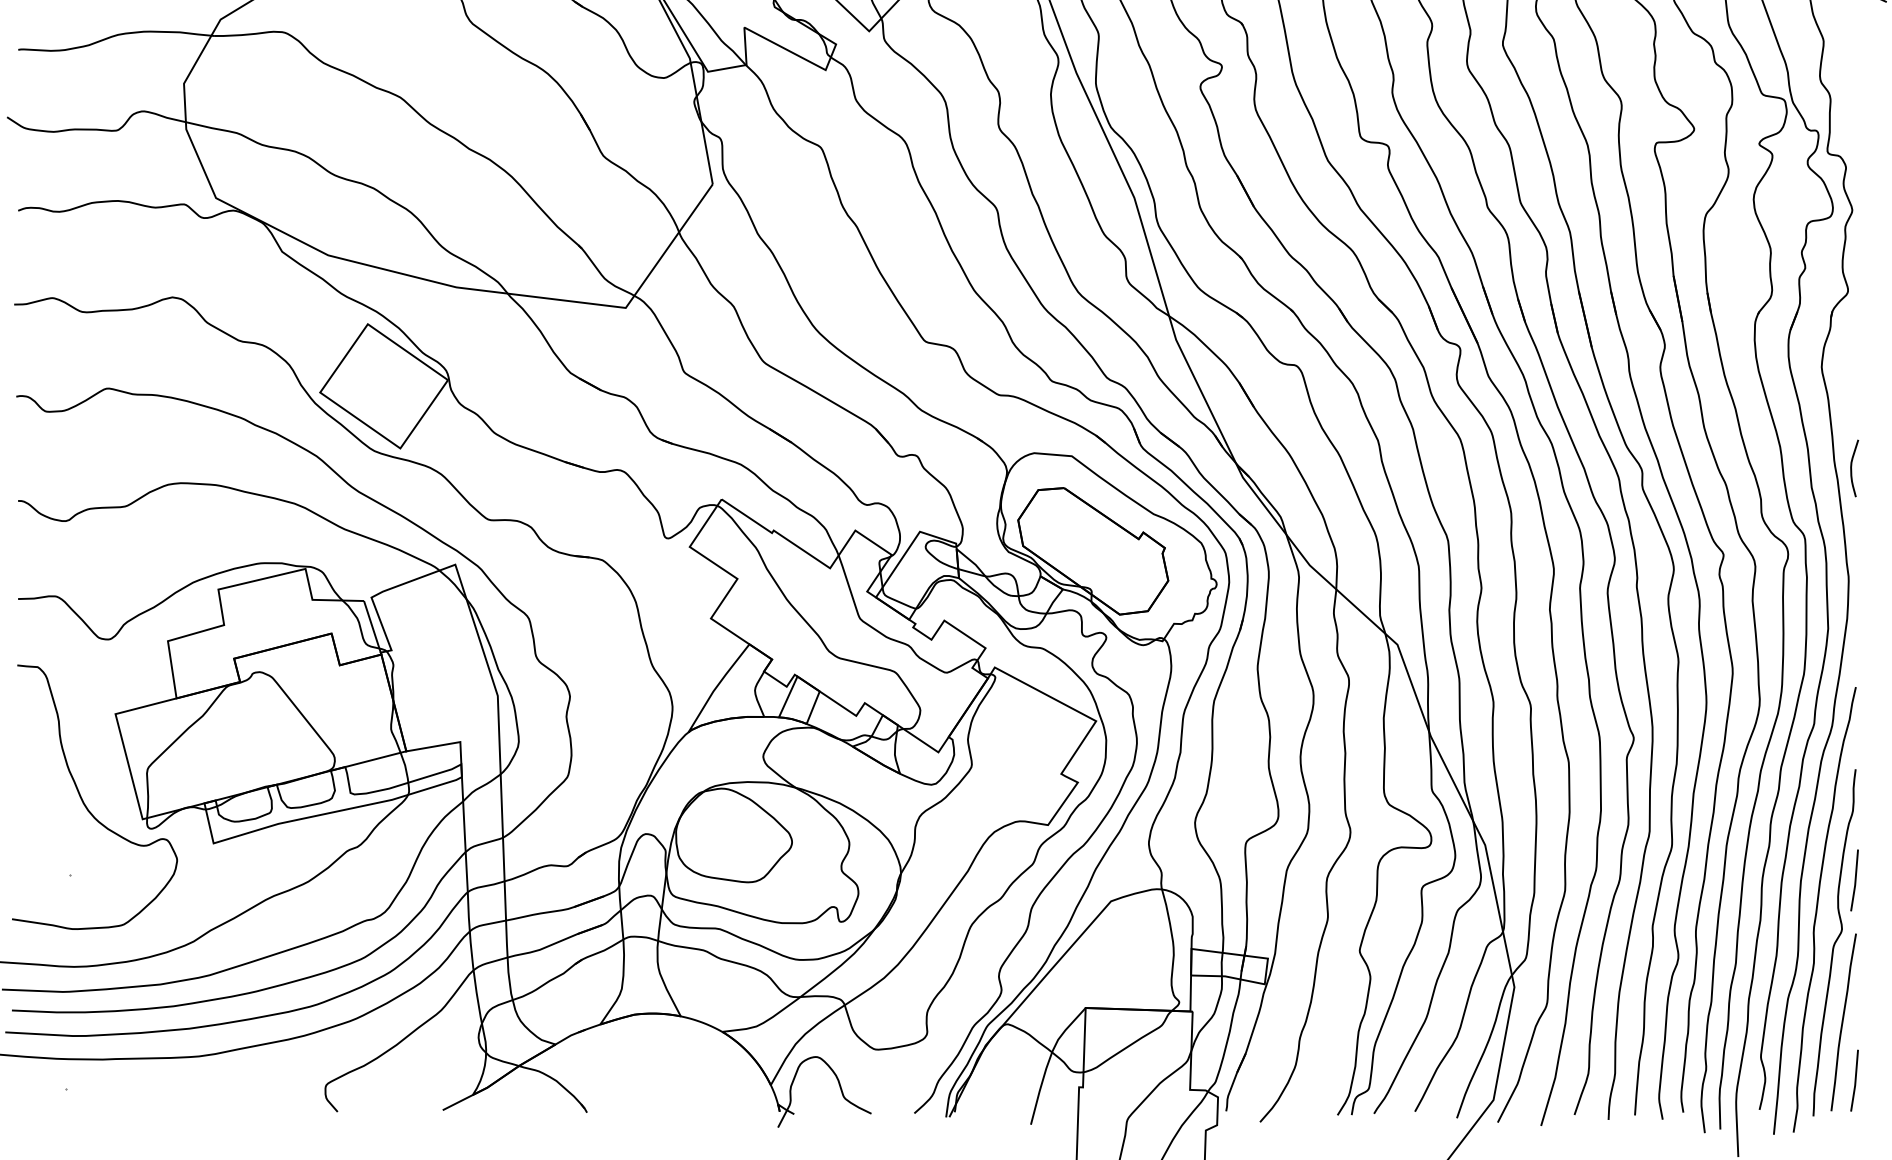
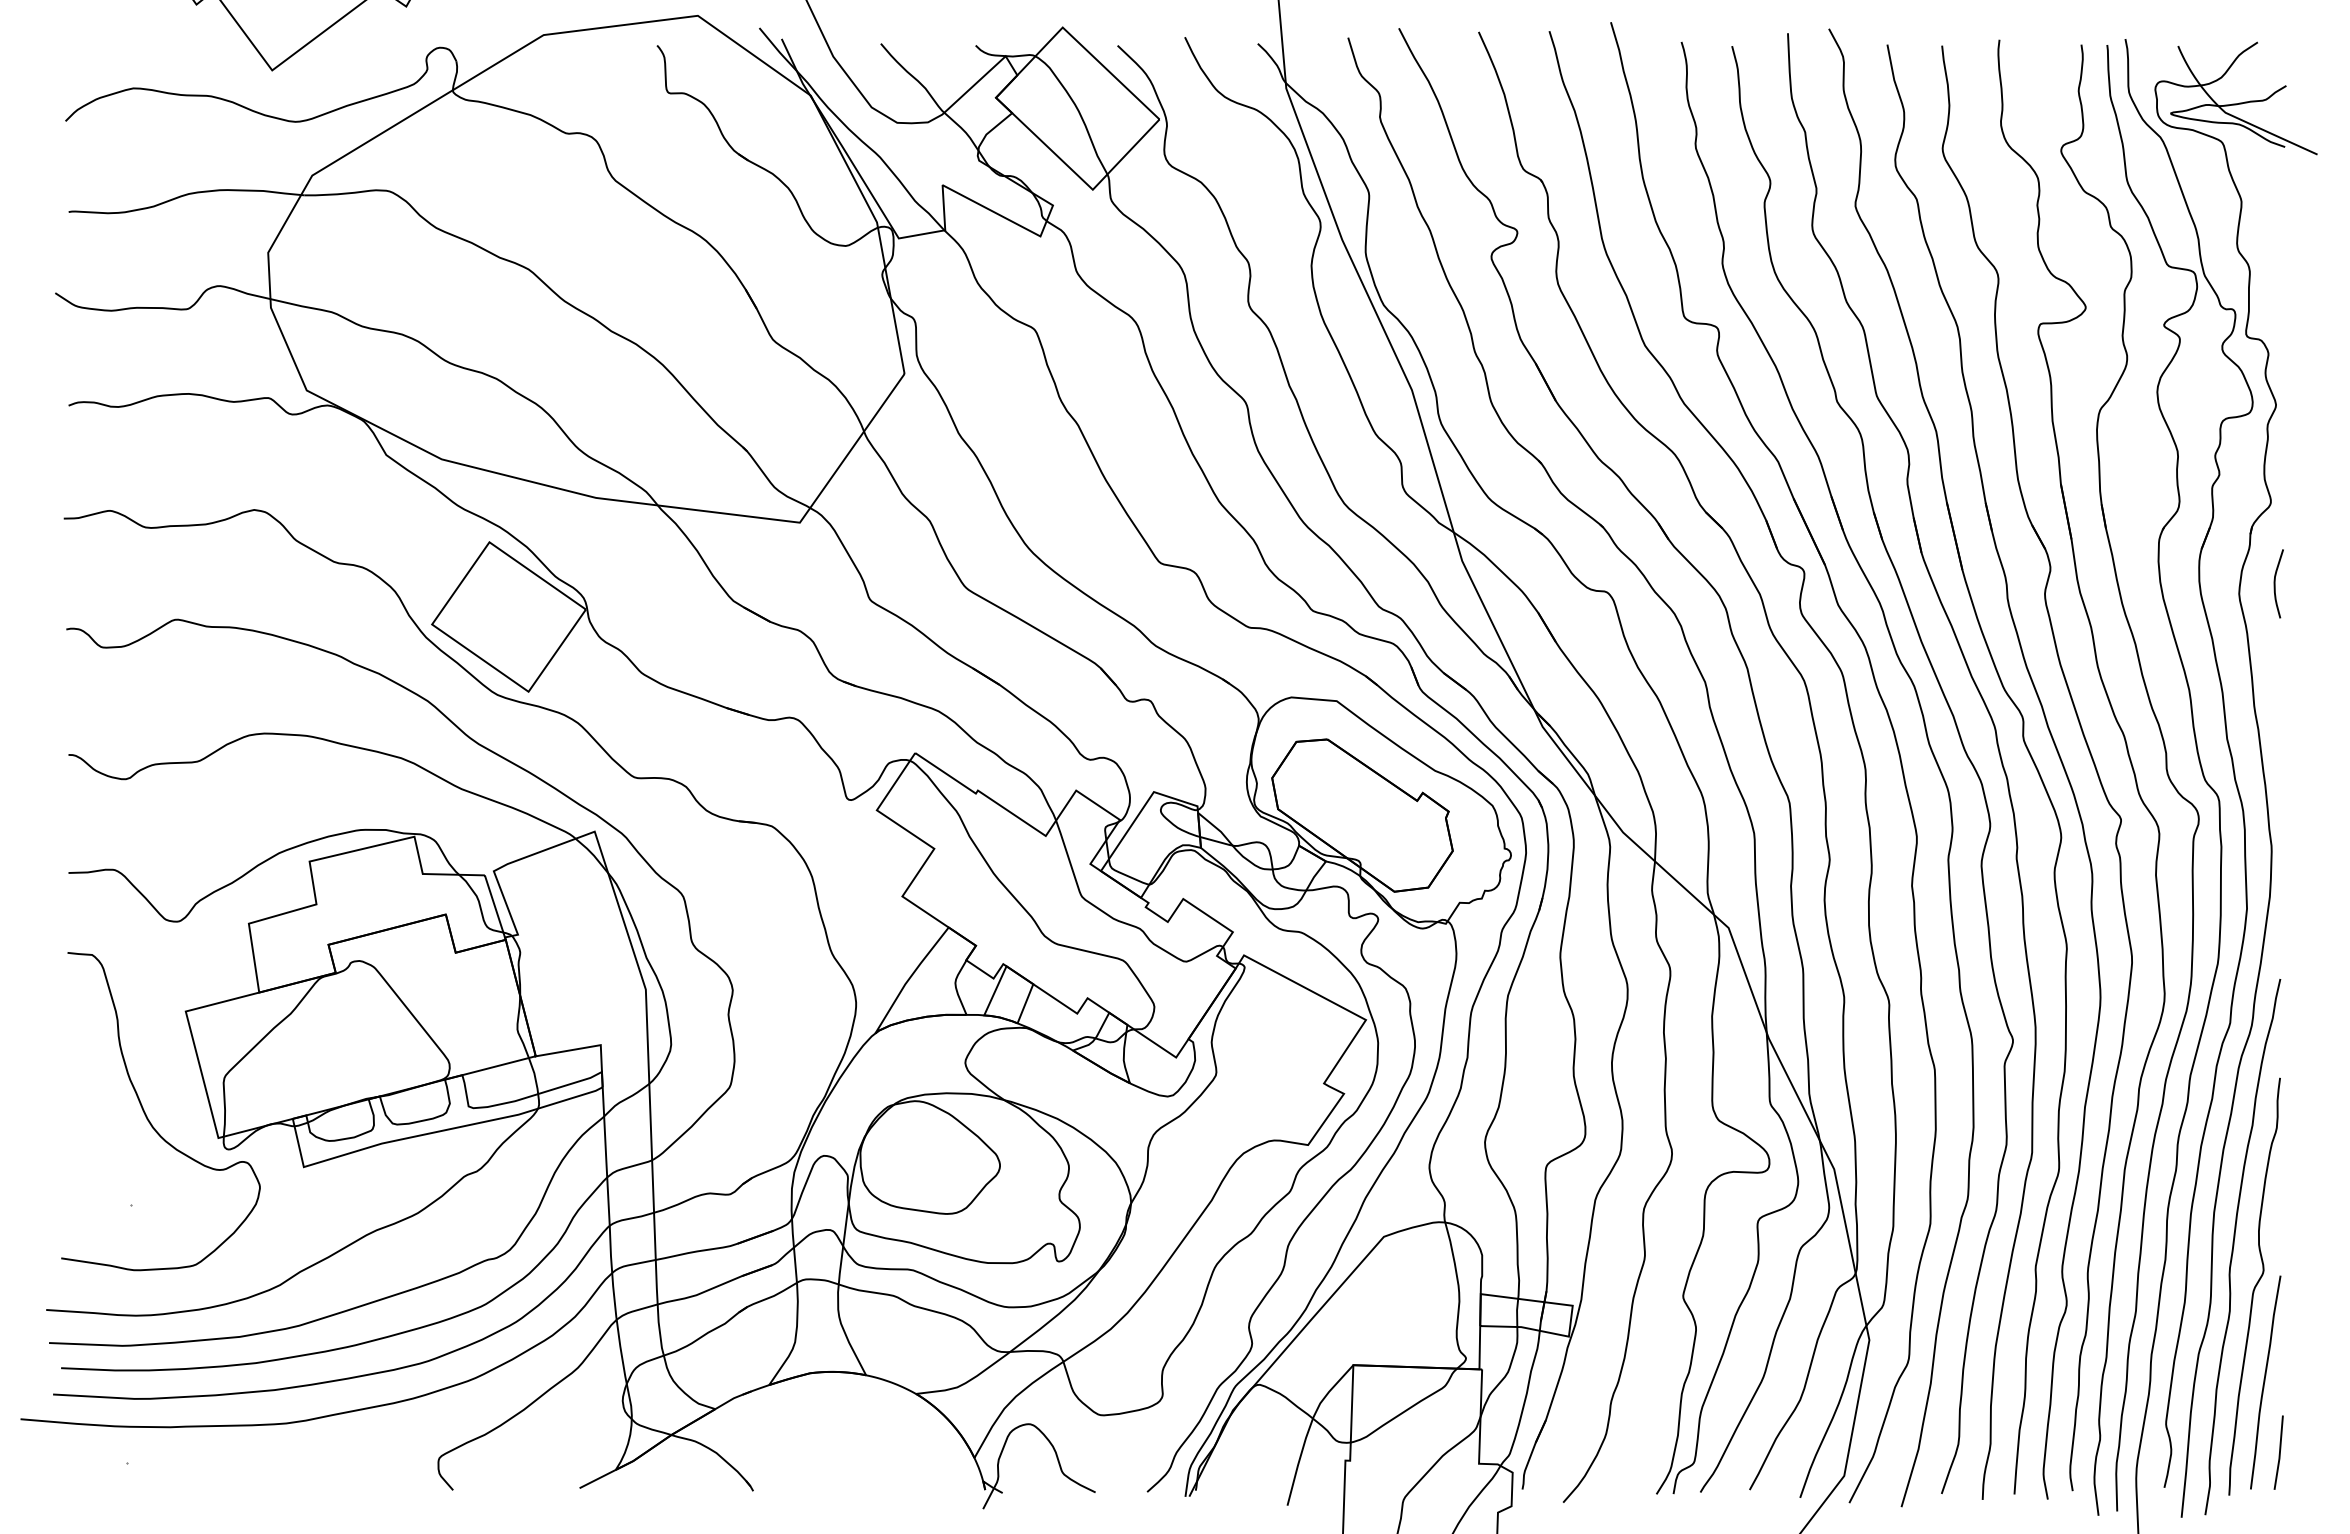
curve: (1851, 468) -> (2275, 583), moved
line: (1855, 880) -> (2279, 1211), removed

